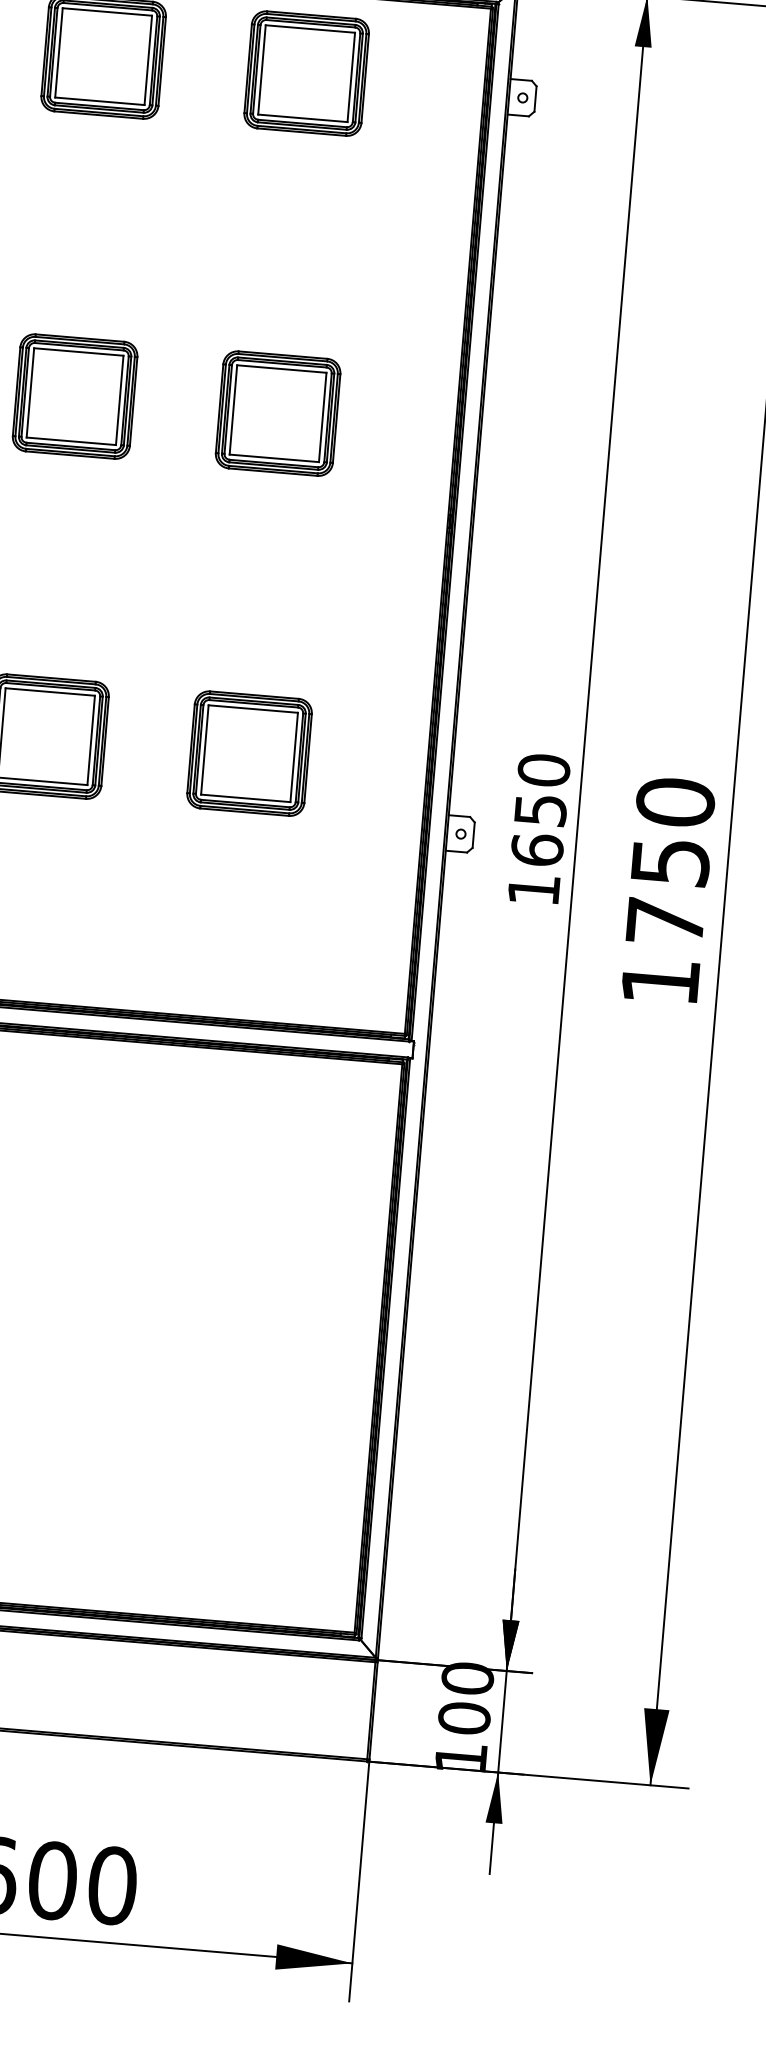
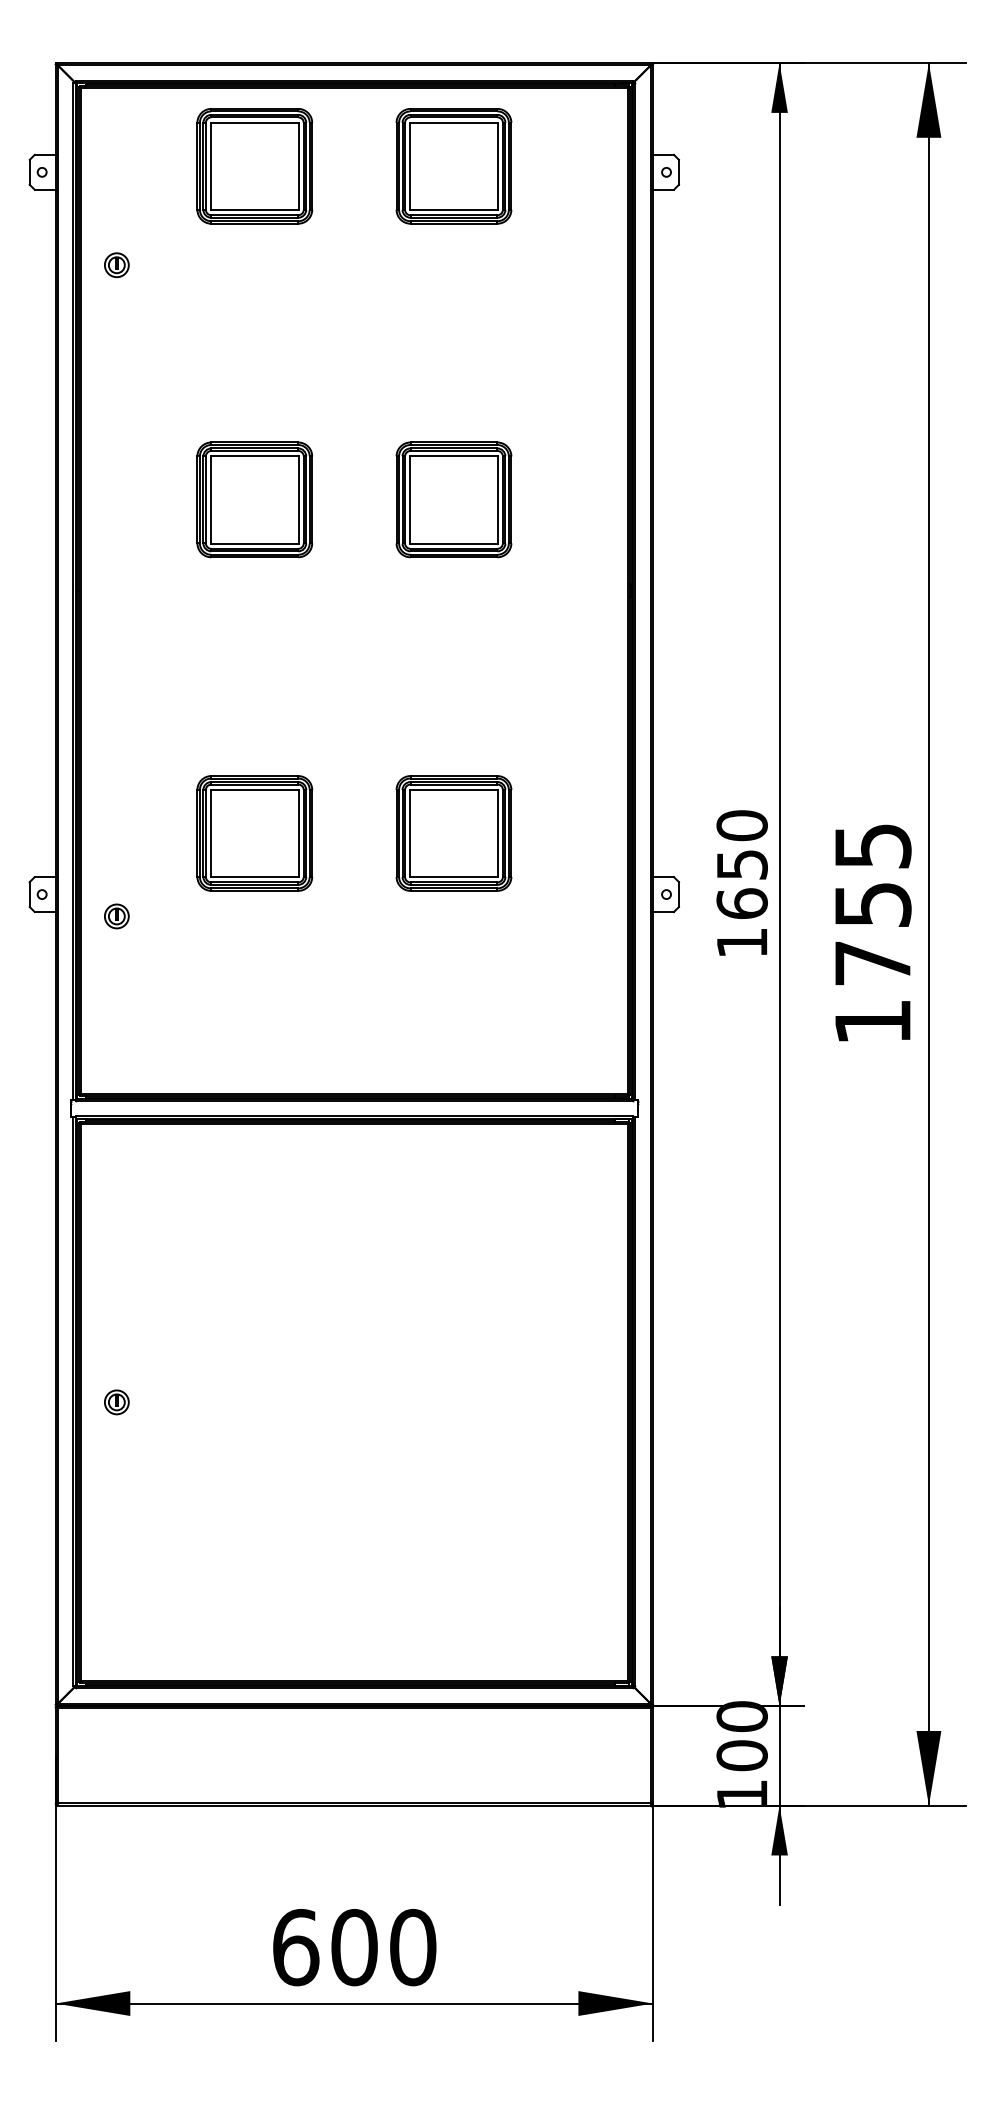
text: (675, 802) -> (872, 846), 1750 -> 1755

